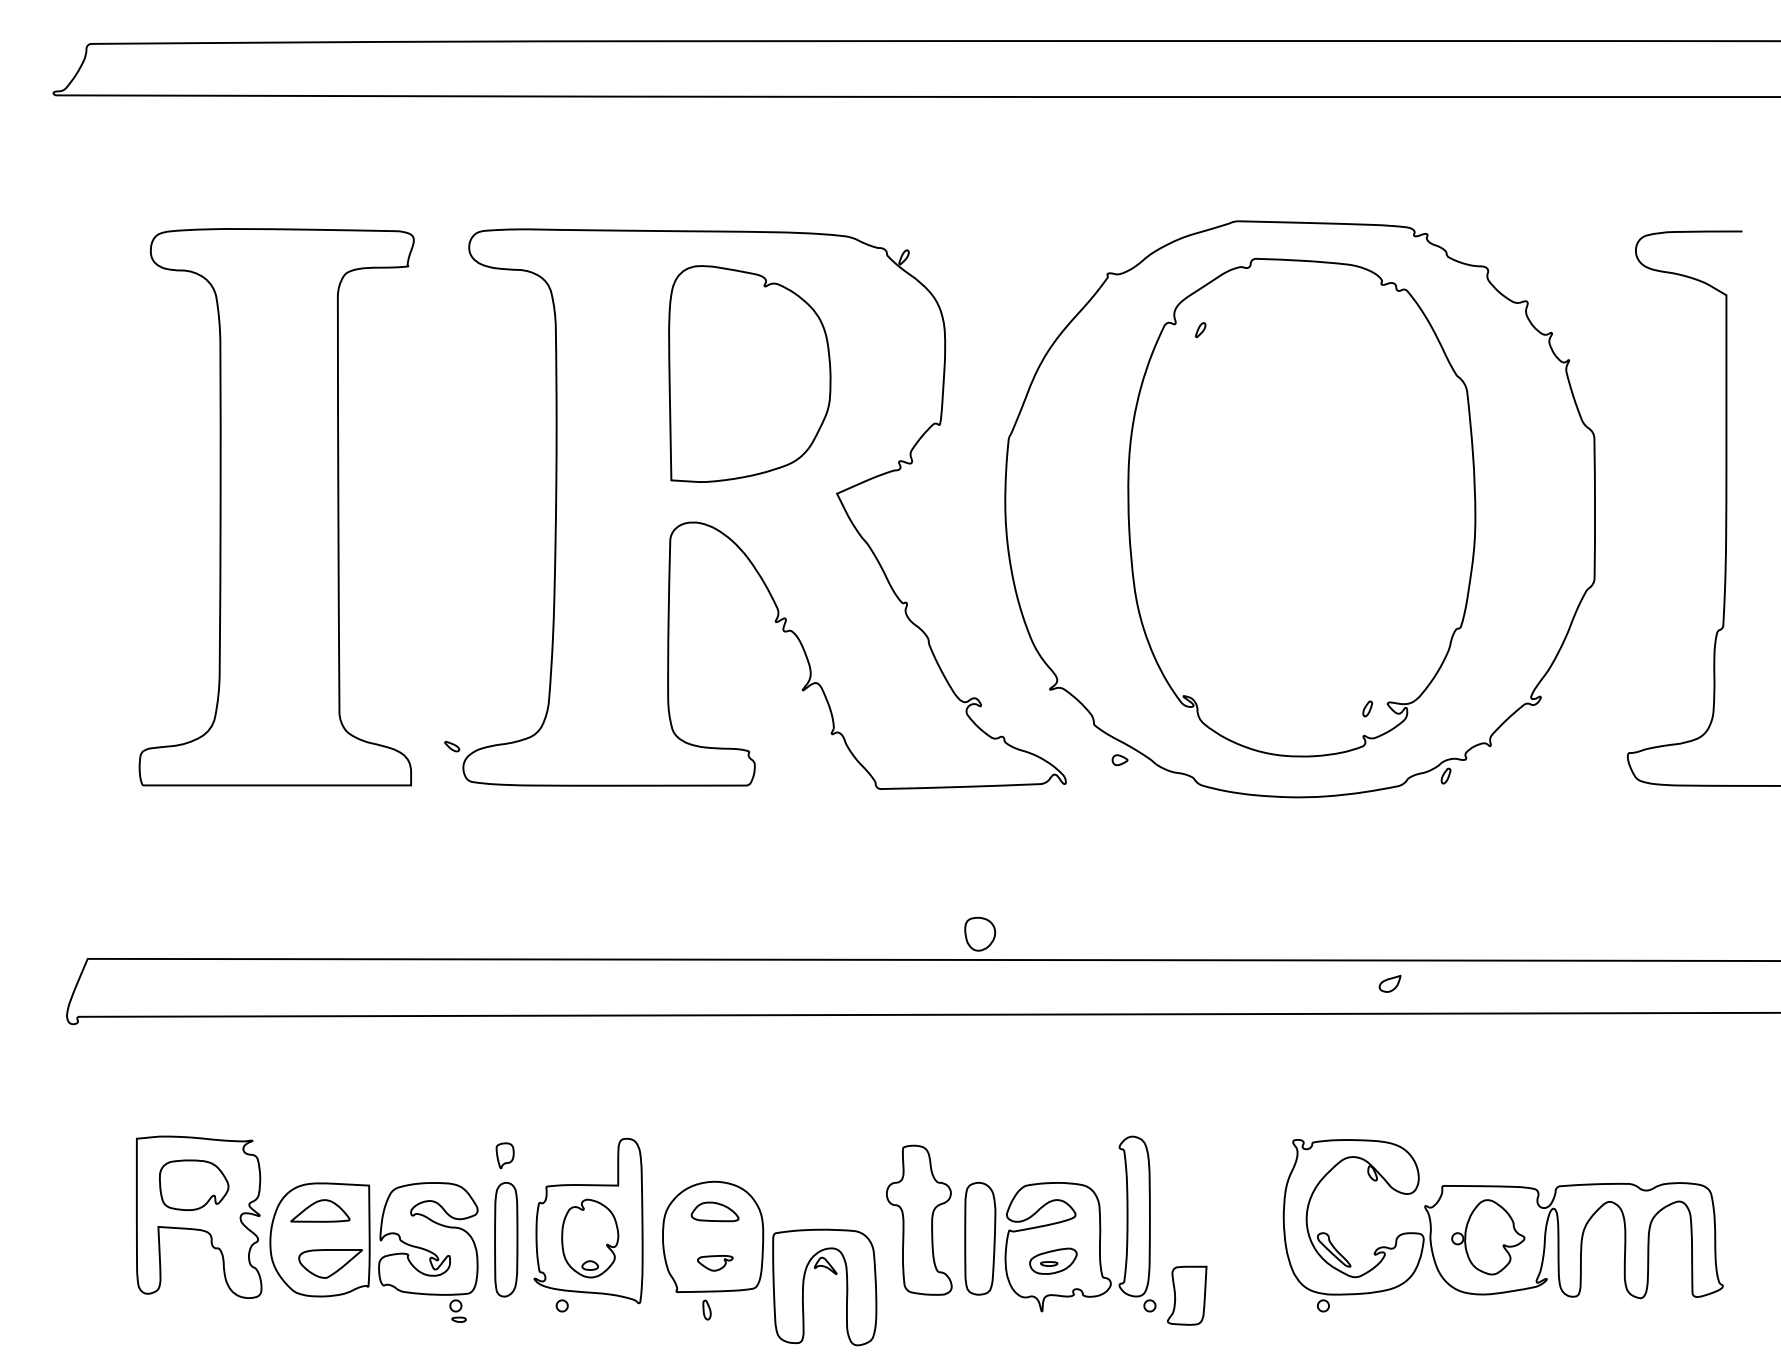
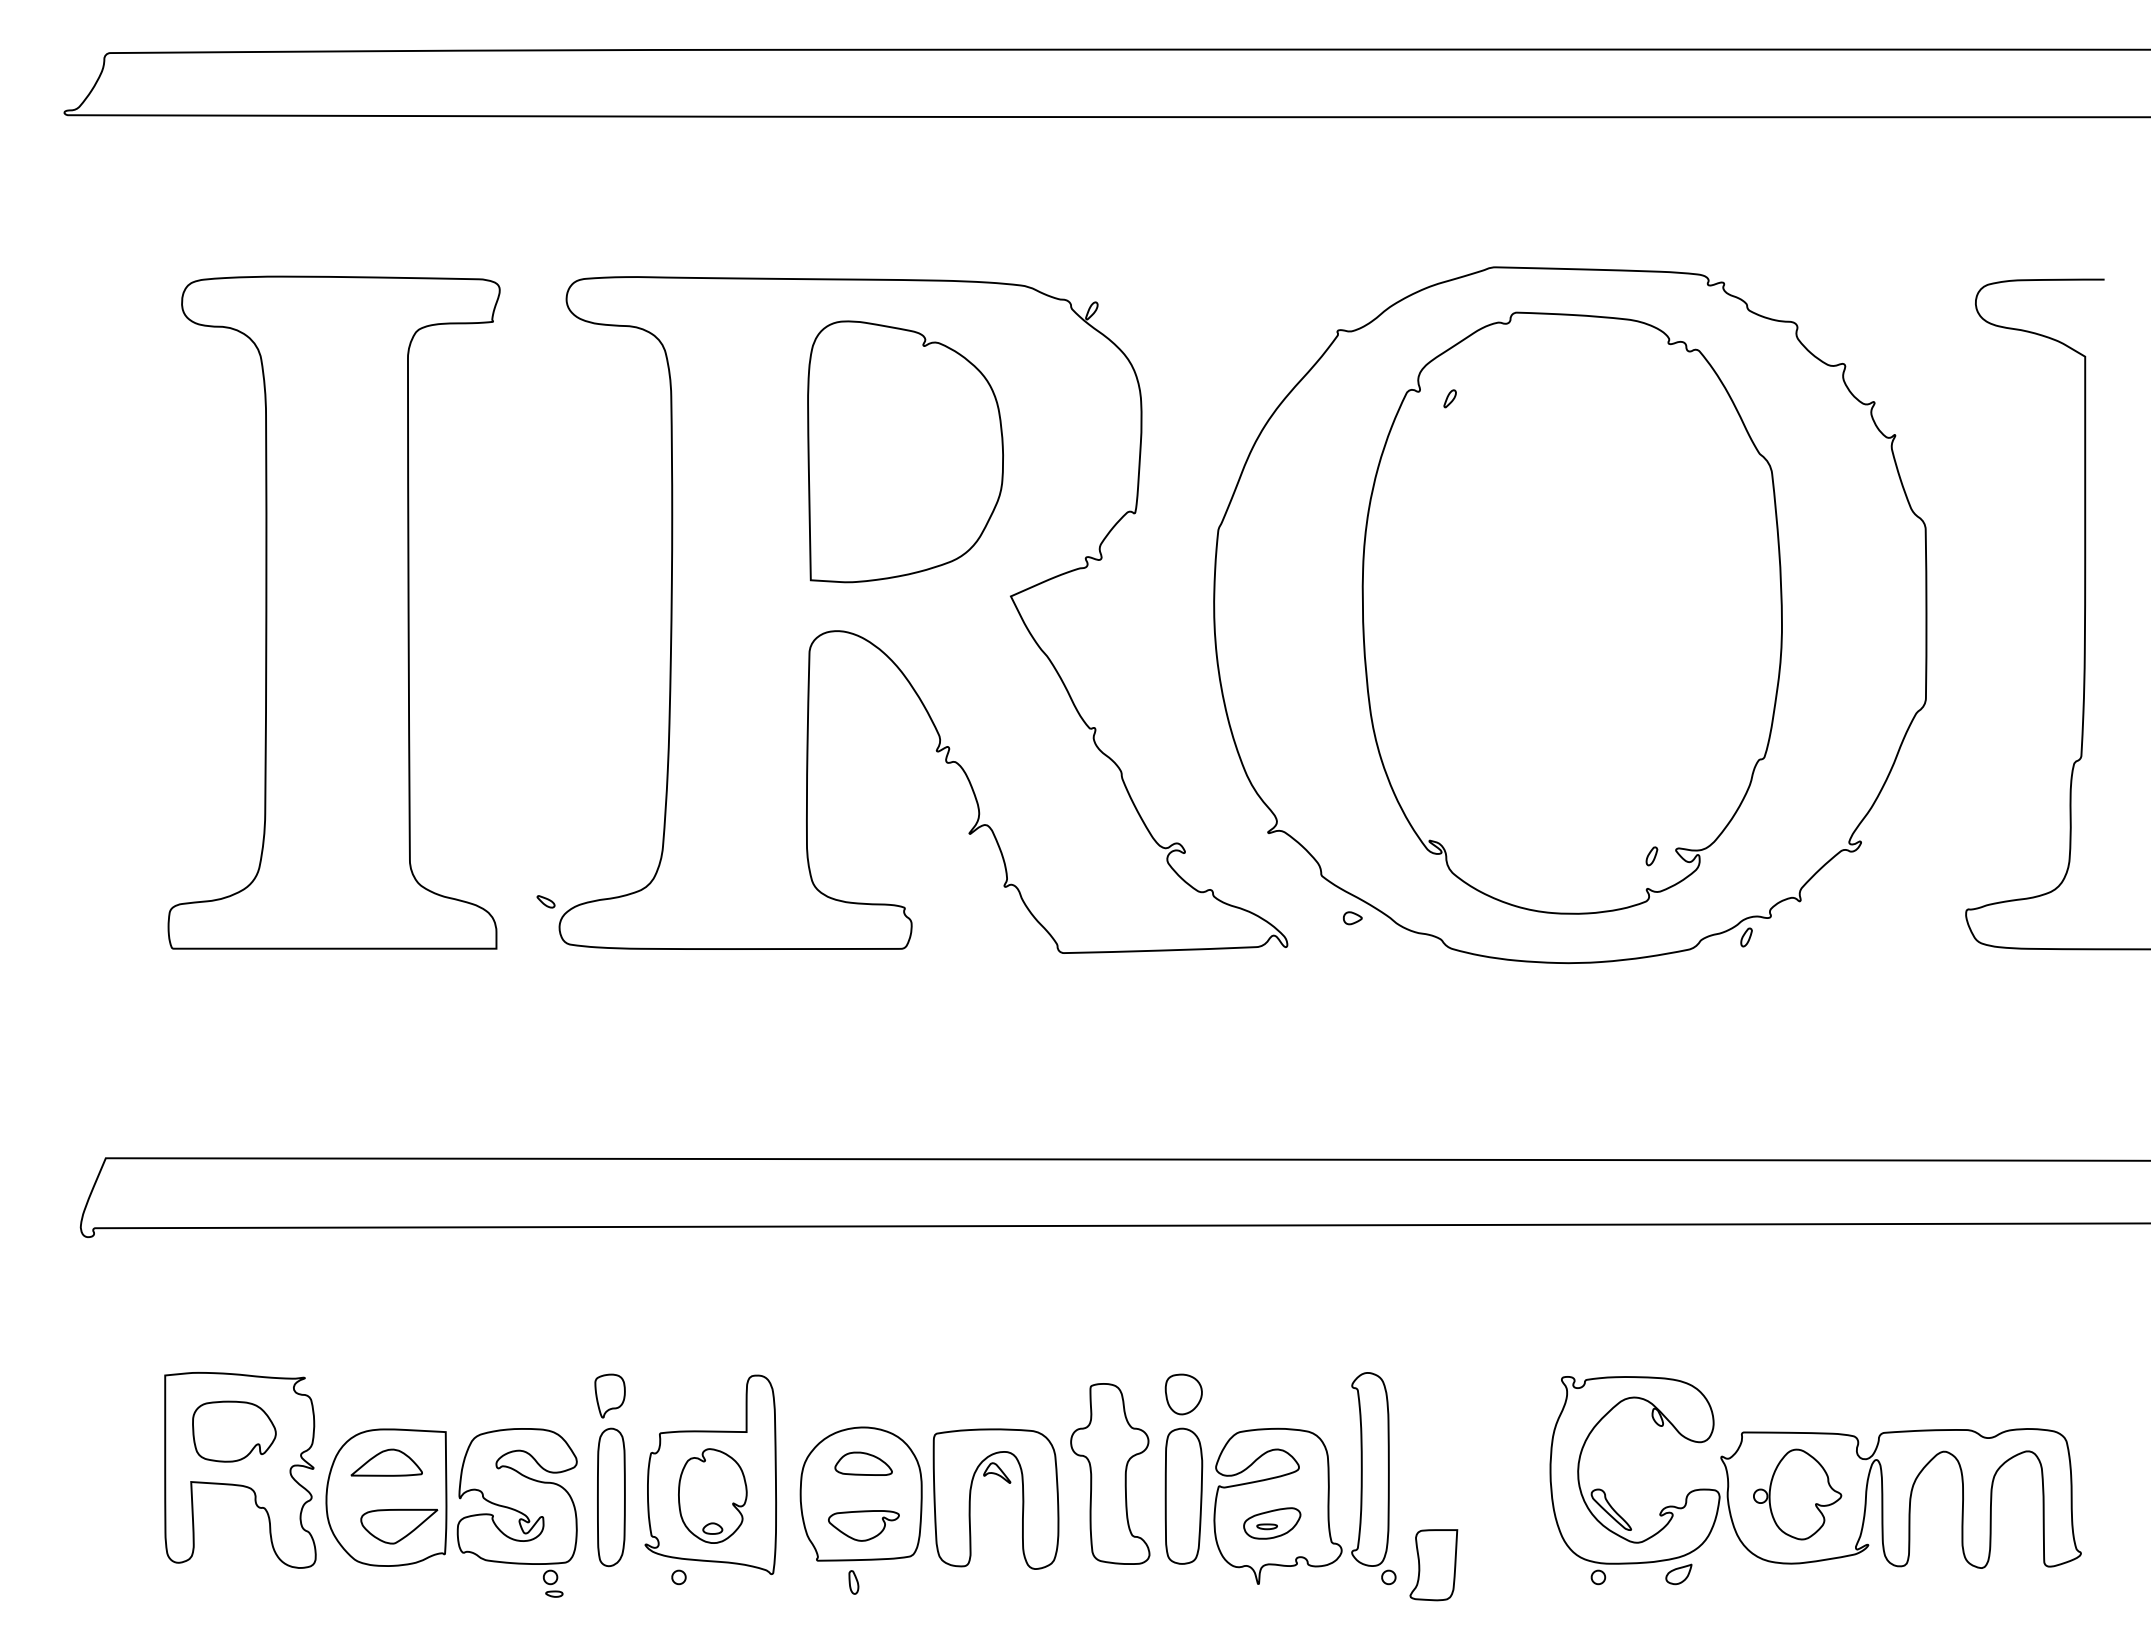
part: (979, 934) -> (1183, 1394), moved
part: (1389, 983) -> (1678, 1574), moved
part: (504, 1155) -> (609, 1395), size x1.43
part: (714, 1262) -> (863, 1525), size x1.67
part: (835, 1274) -> (1008, 1483), moved

